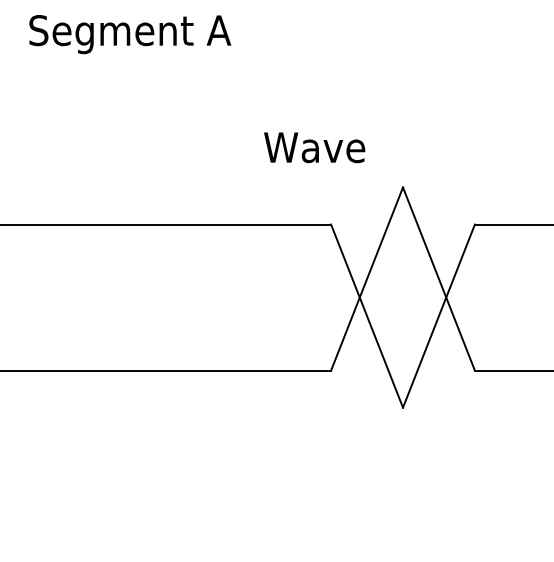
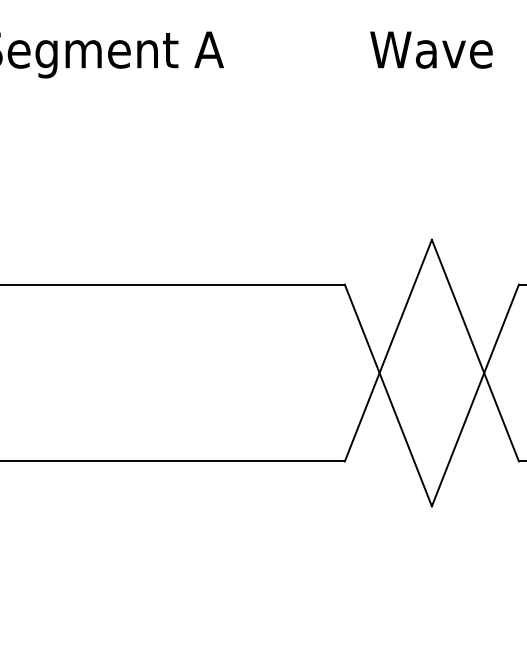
text: (314, 147) -> (431, 49), moved

